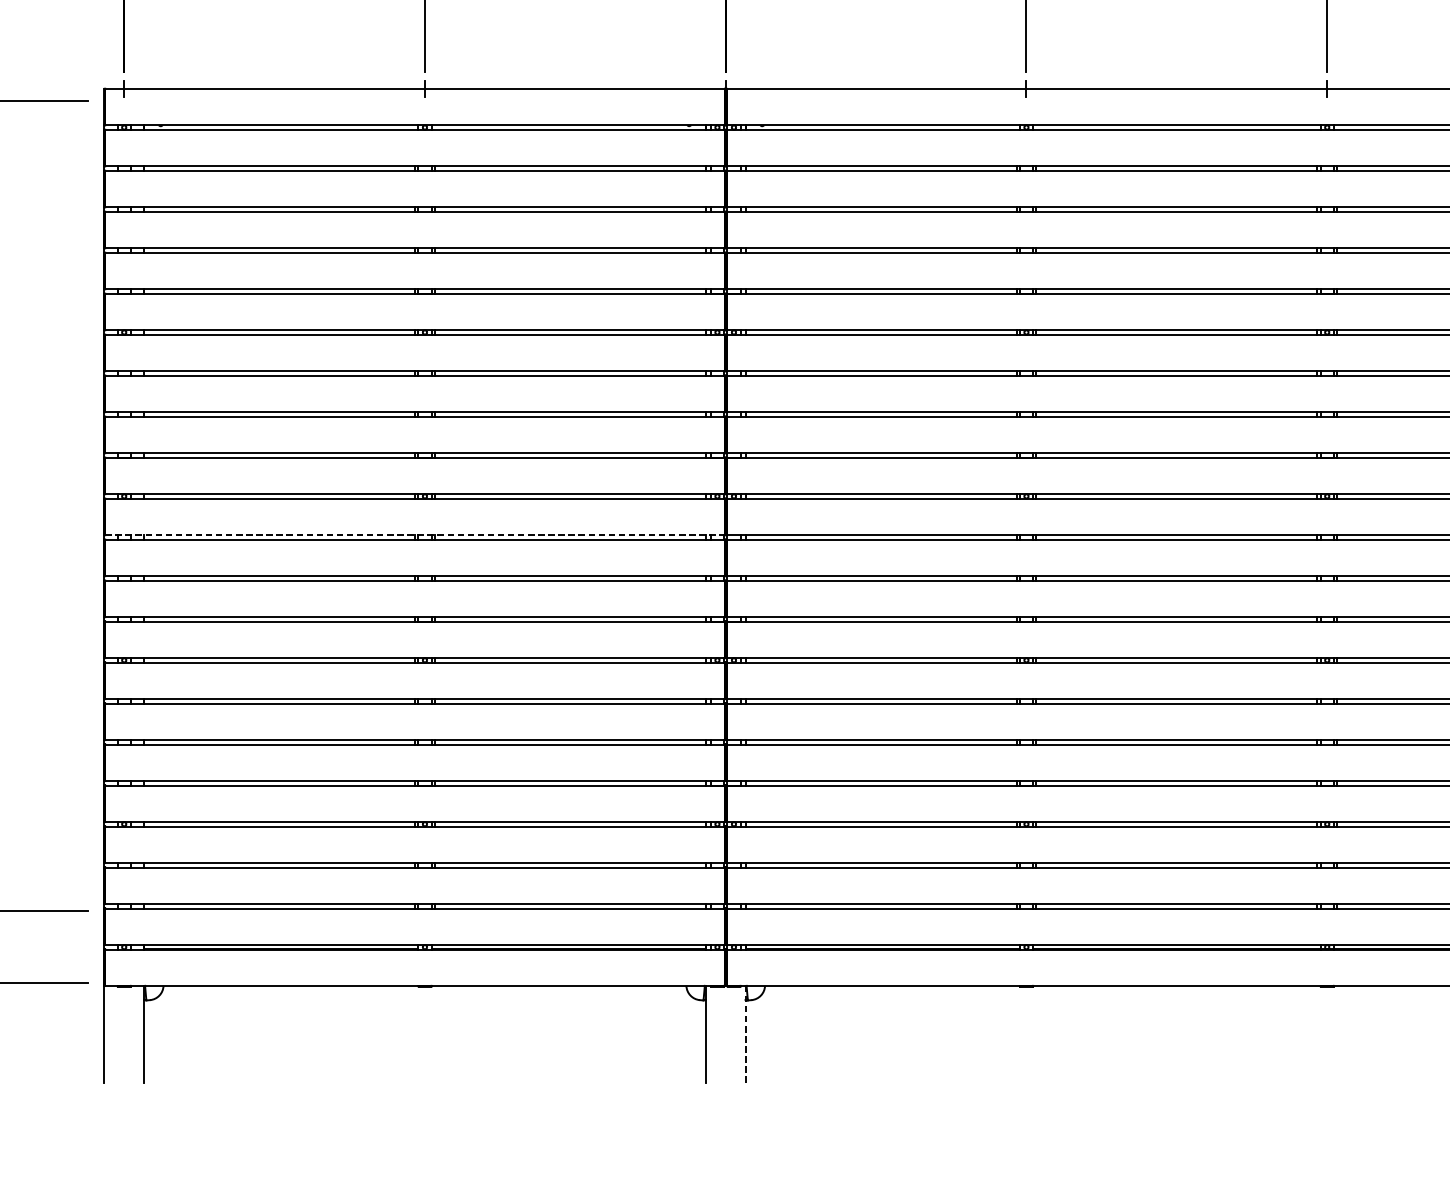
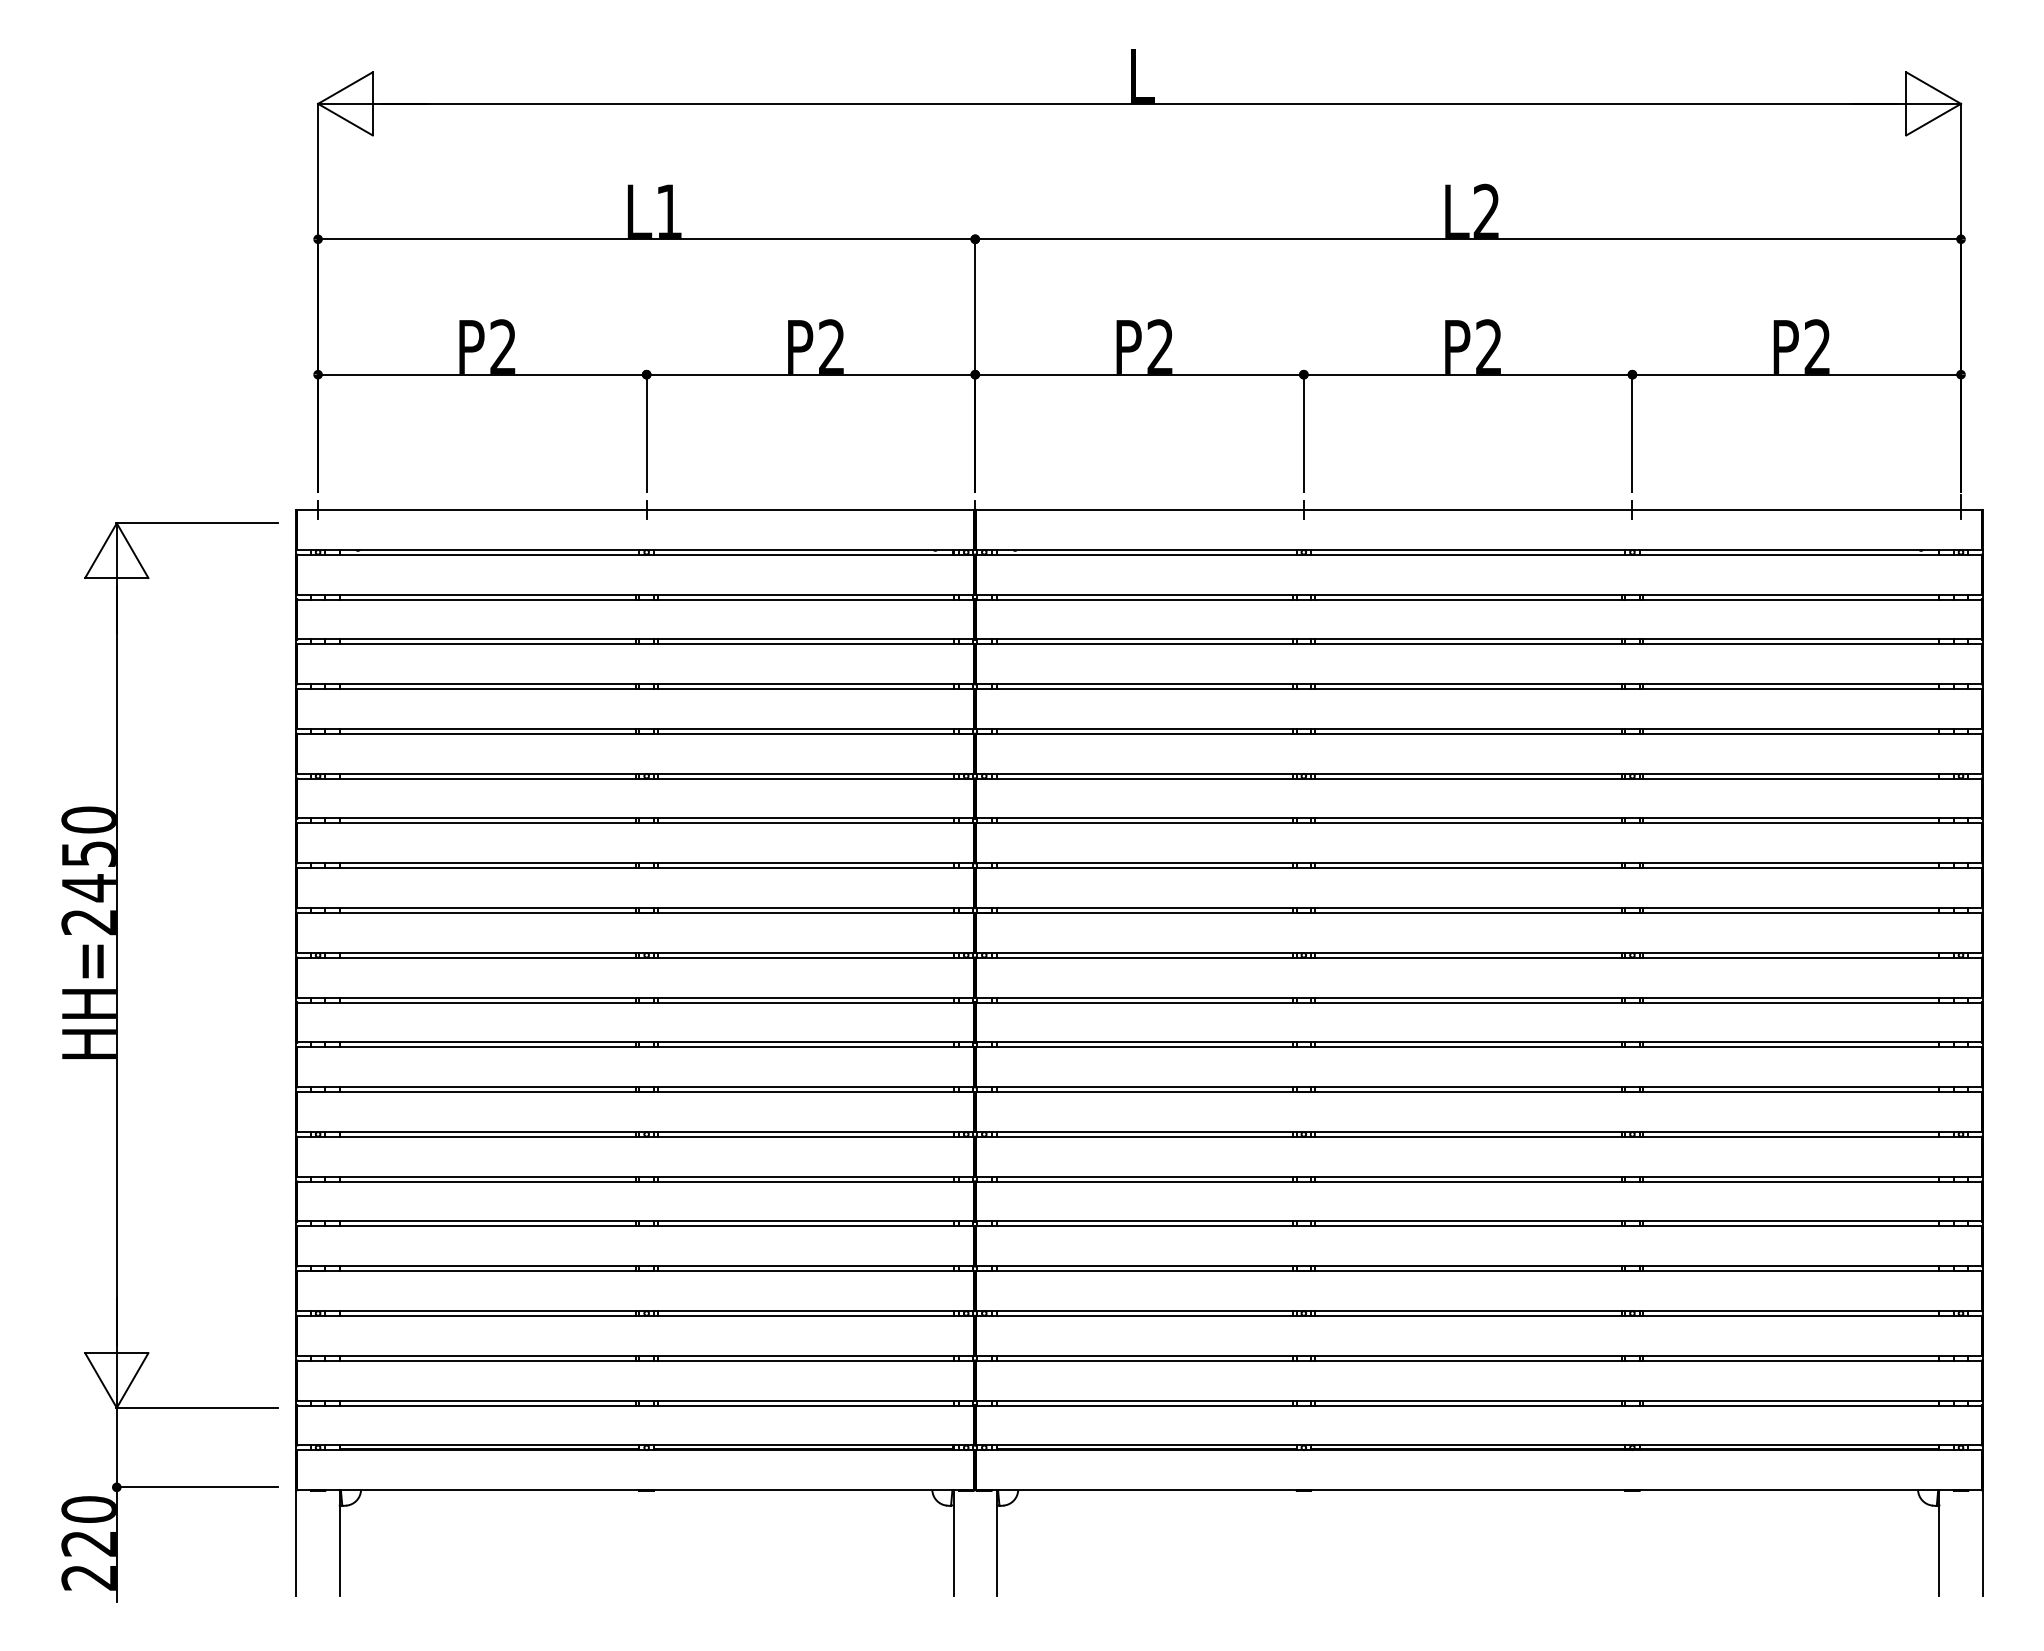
line: (414, 535) -> (635, 997), dashed -> solid
line: (745, 1033) -> (996, 1542), dashed -> solid

